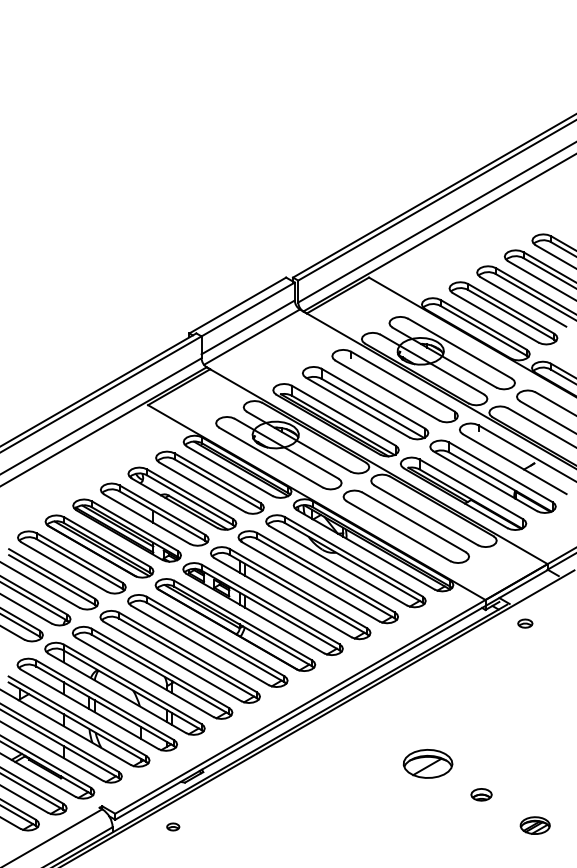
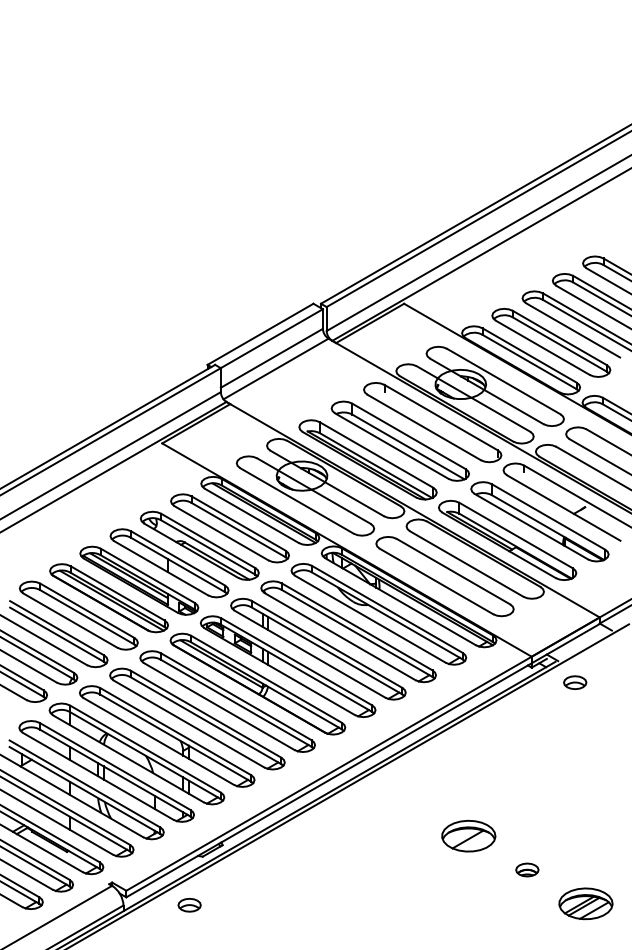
part: (525, 623) -> (575, 682), size x1.43
part: (535, 825) -> (586, 903), size x1.67
part: (173, 826) -> (190, 904), size x1.67

